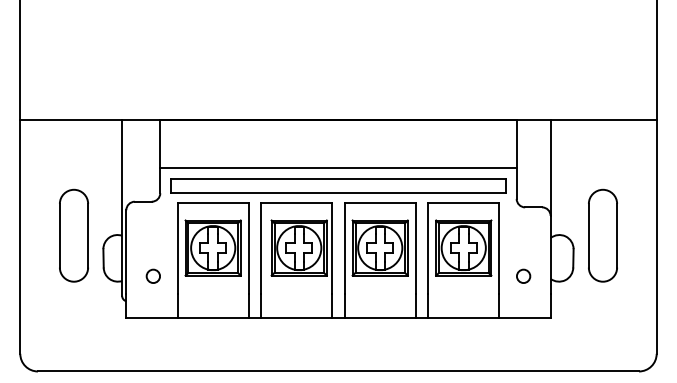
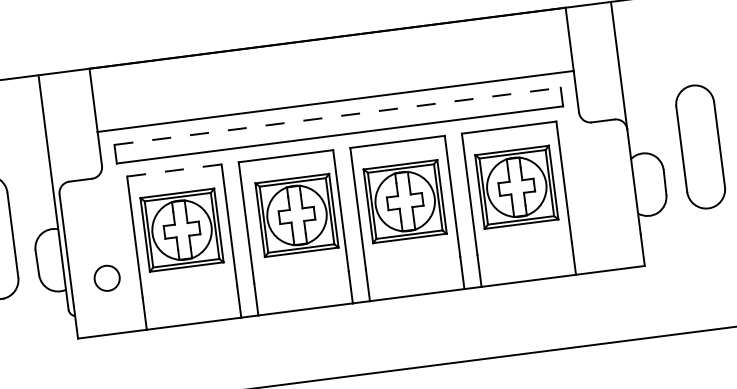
line: (339, 178) -> (338, 115), solid -> dashed
line: (213, 203) -> (174, 170), solid -> dashed
circle: (152, 275) -> (105, 277), size x1.4
circle: (523, 275) -> (601, 213), removed

